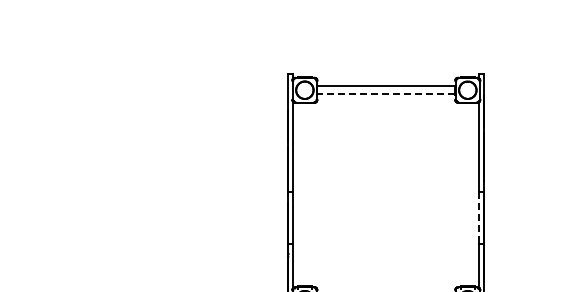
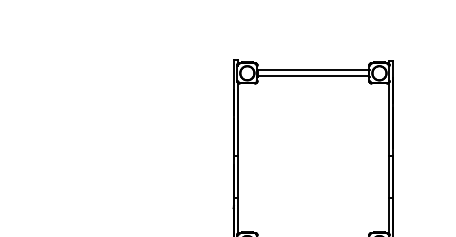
line: (386, 94) -> (313, 76), dashed -> solid
line: (479, 217) -> (388, 176), dashed -> solid

